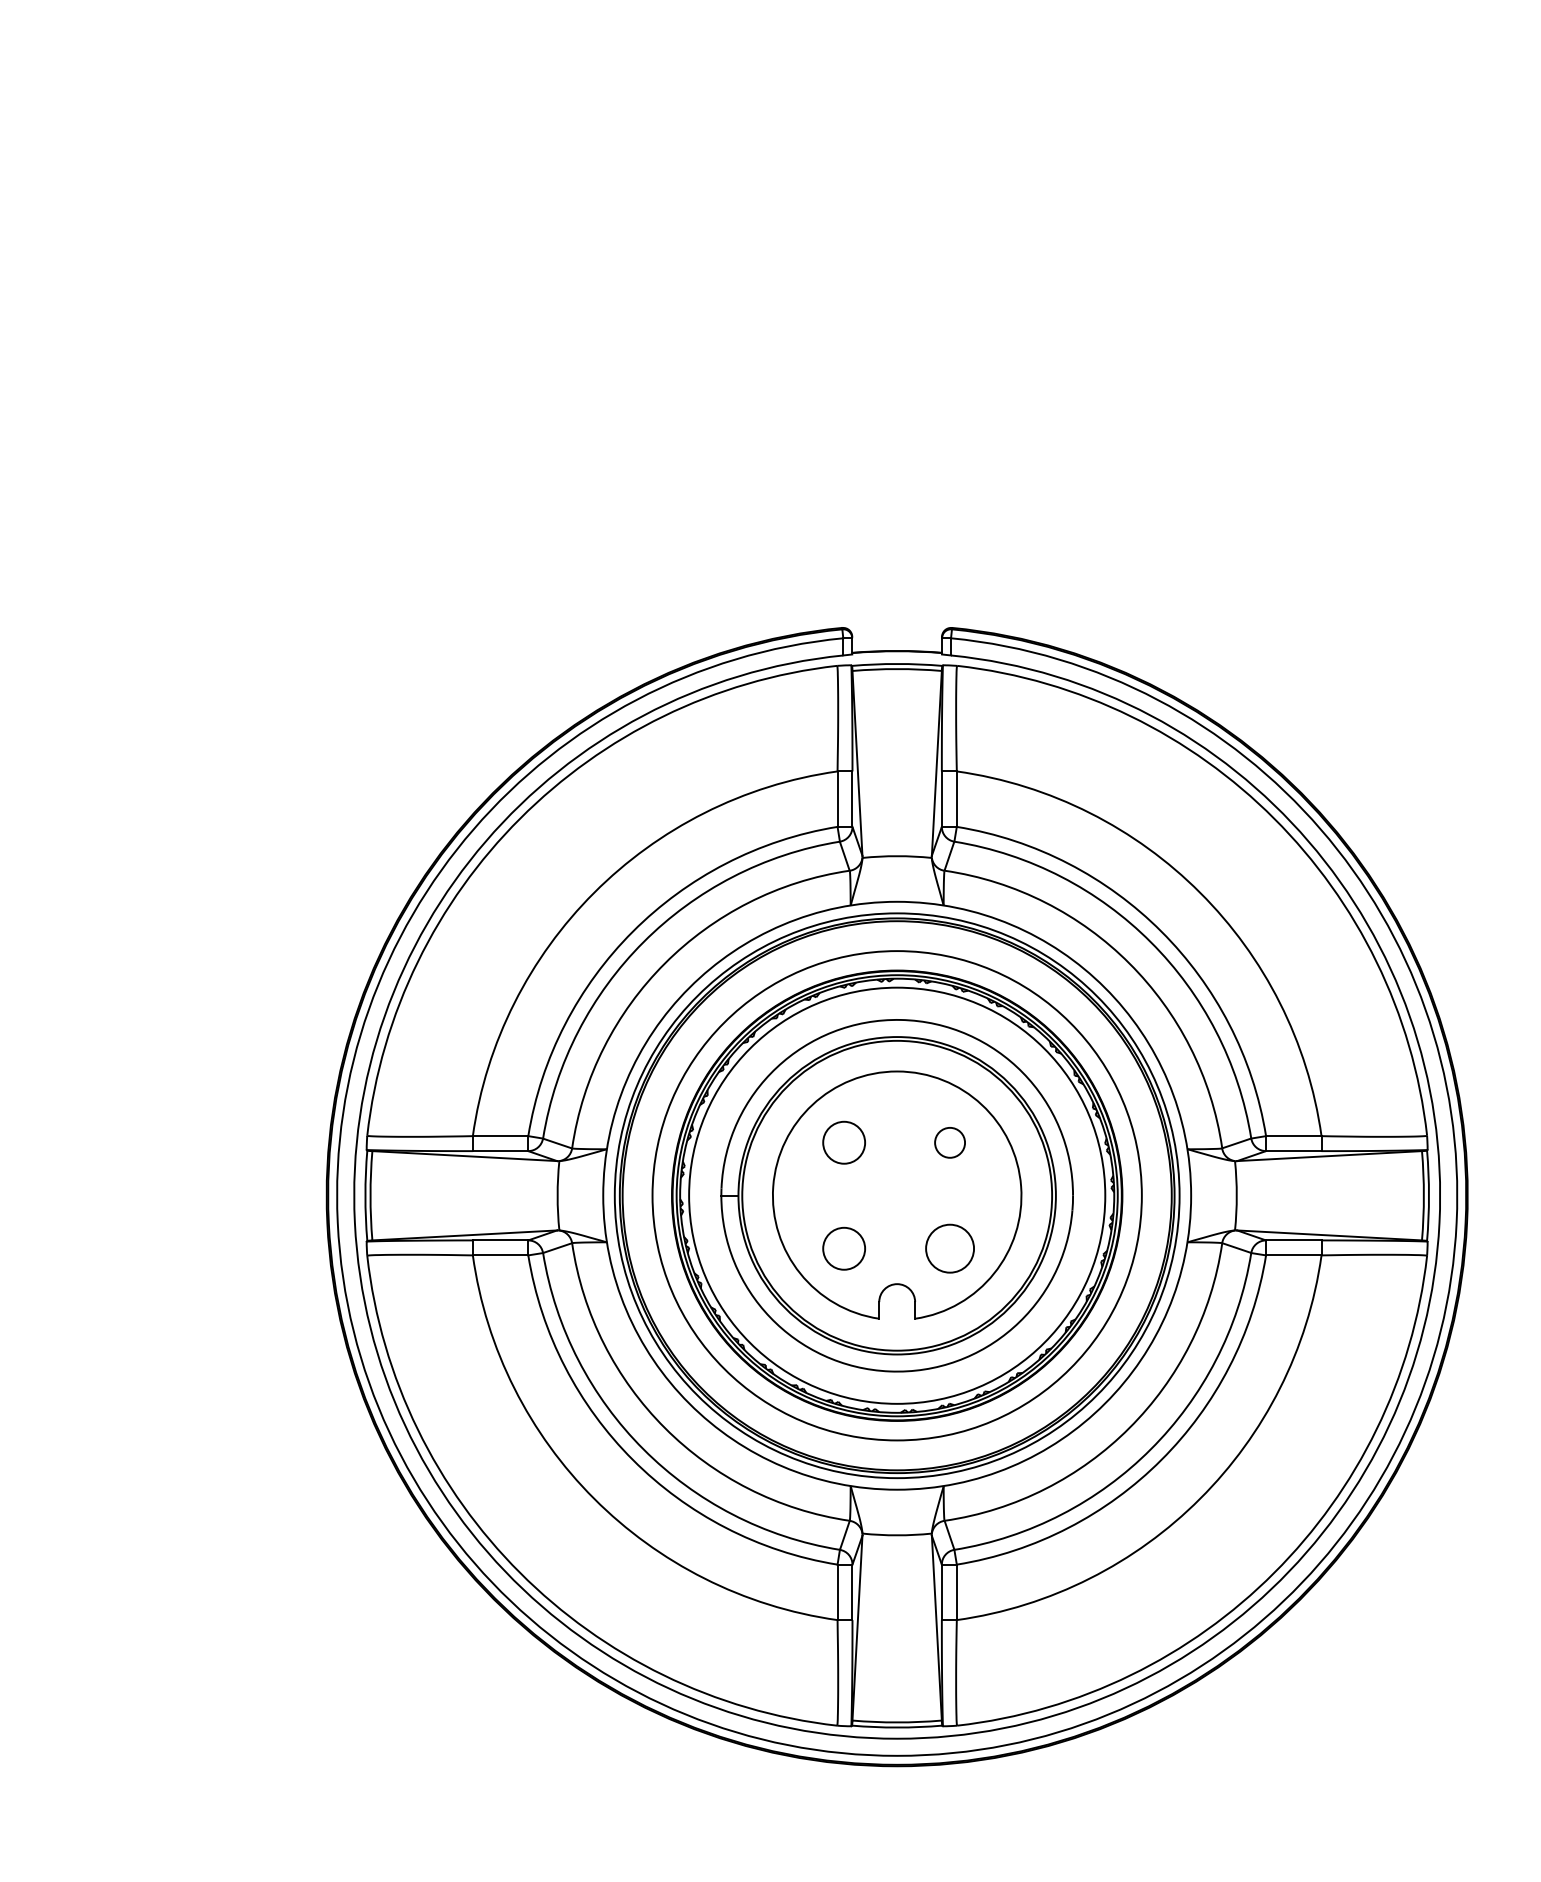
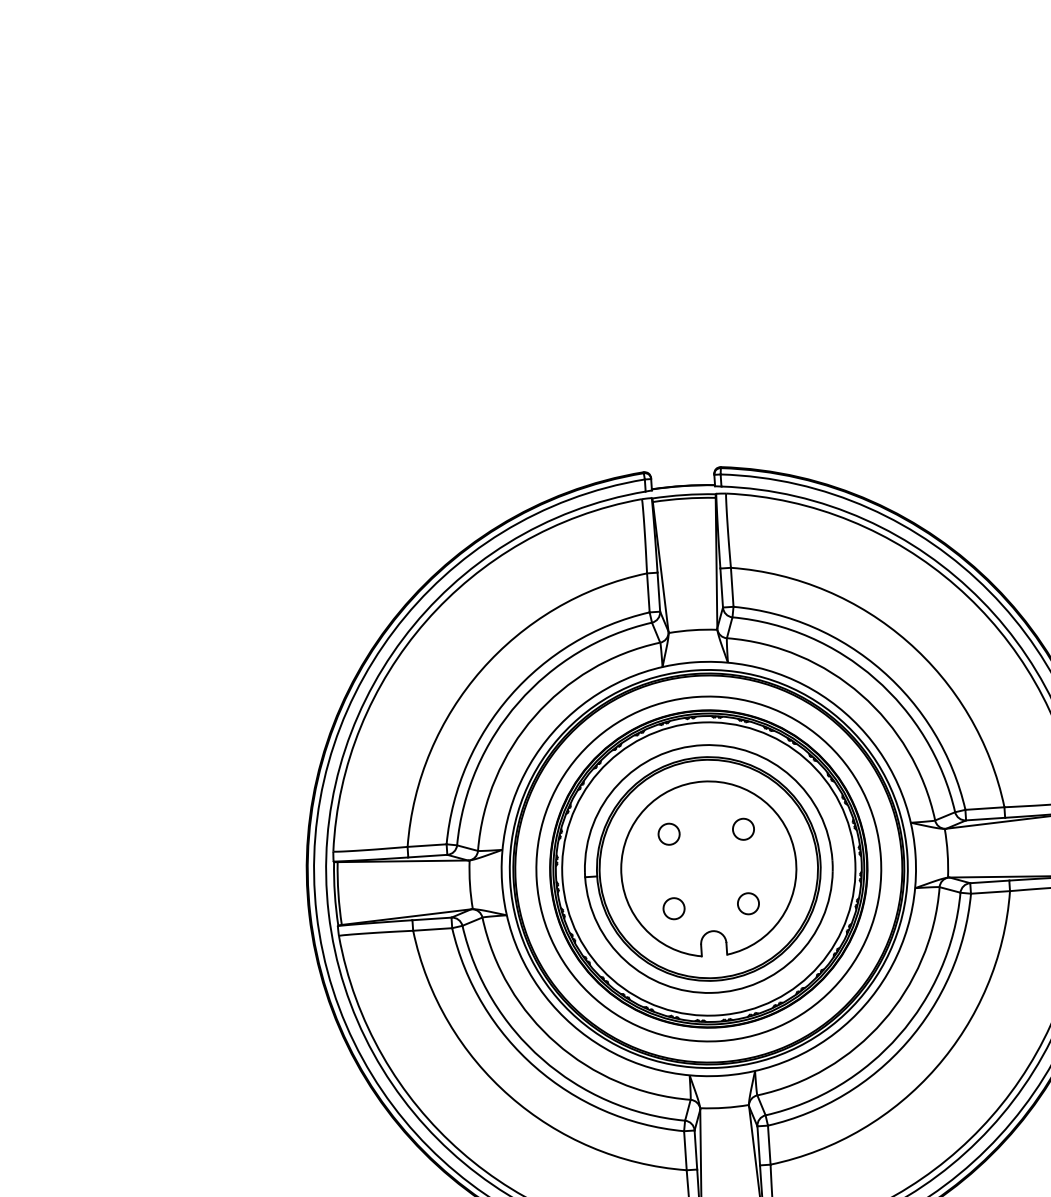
circle: (844, 1142) -> (669, 834), size x0.71
circle: (844, 1248) -> (674, 908), size x0.71
circle: (950, 1248) -> (748, 903), size x0.62

